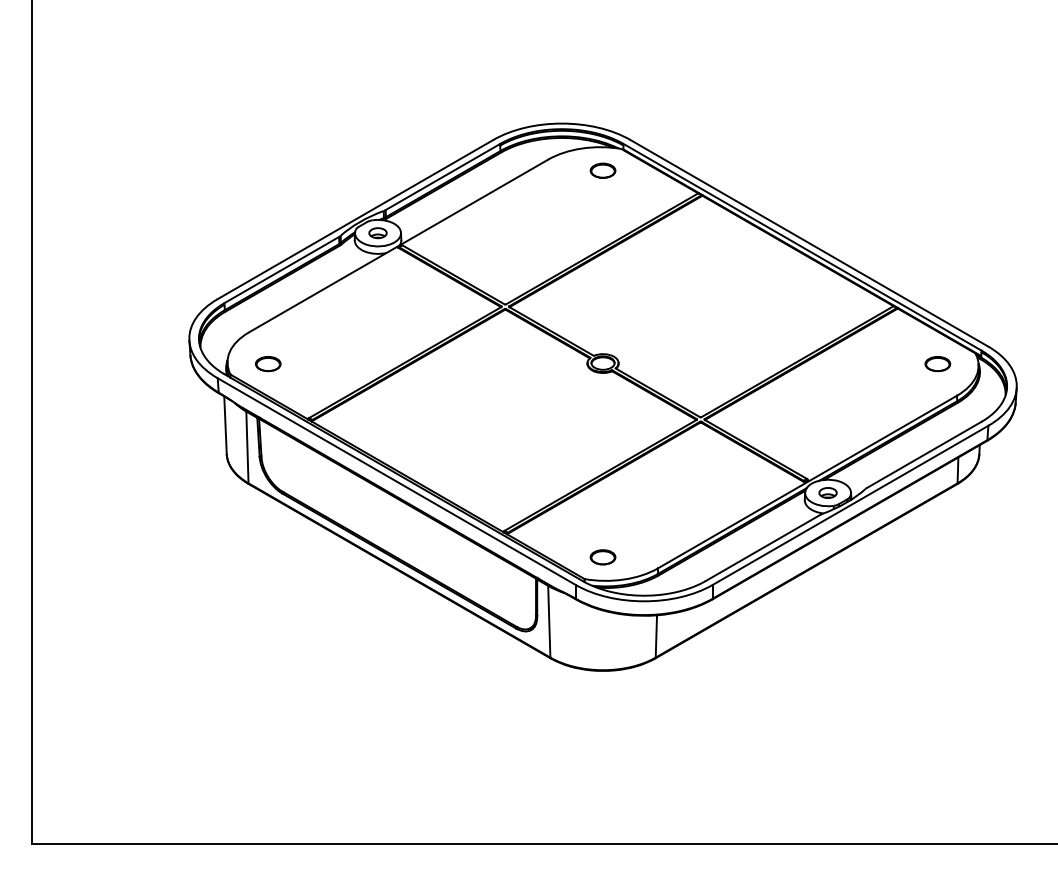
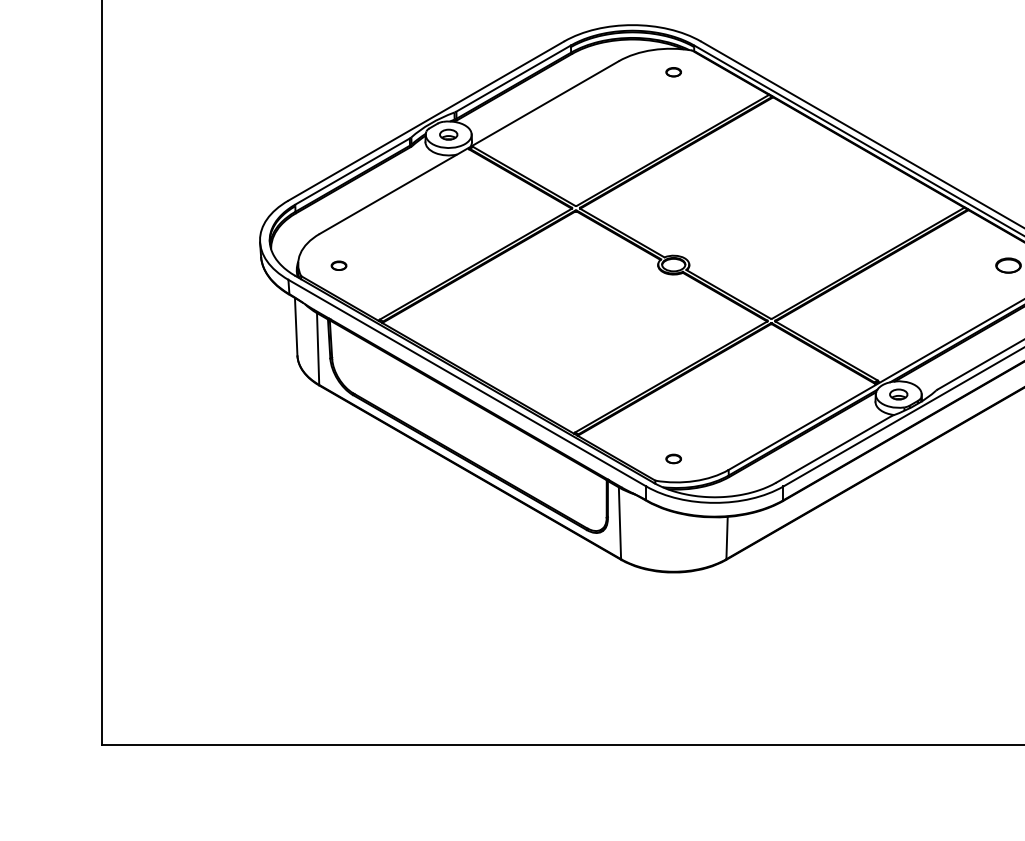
part: (602, 170) -> (673, 72), size x0.6
part: (268, 364) -> (339, 266), size x0.6
part: (602, 557) -> (673, 459), size x0.6

